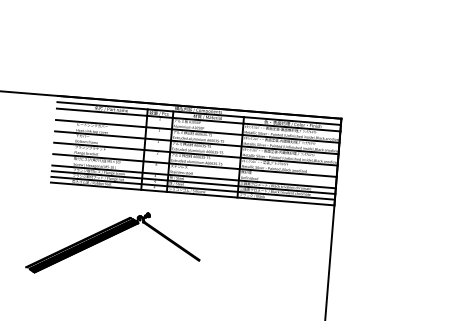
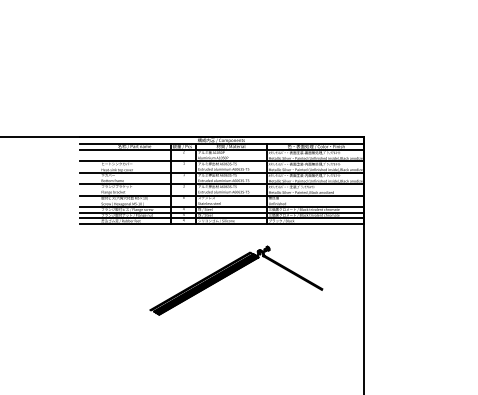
part: (112, 237) -> (233, 273), moved

